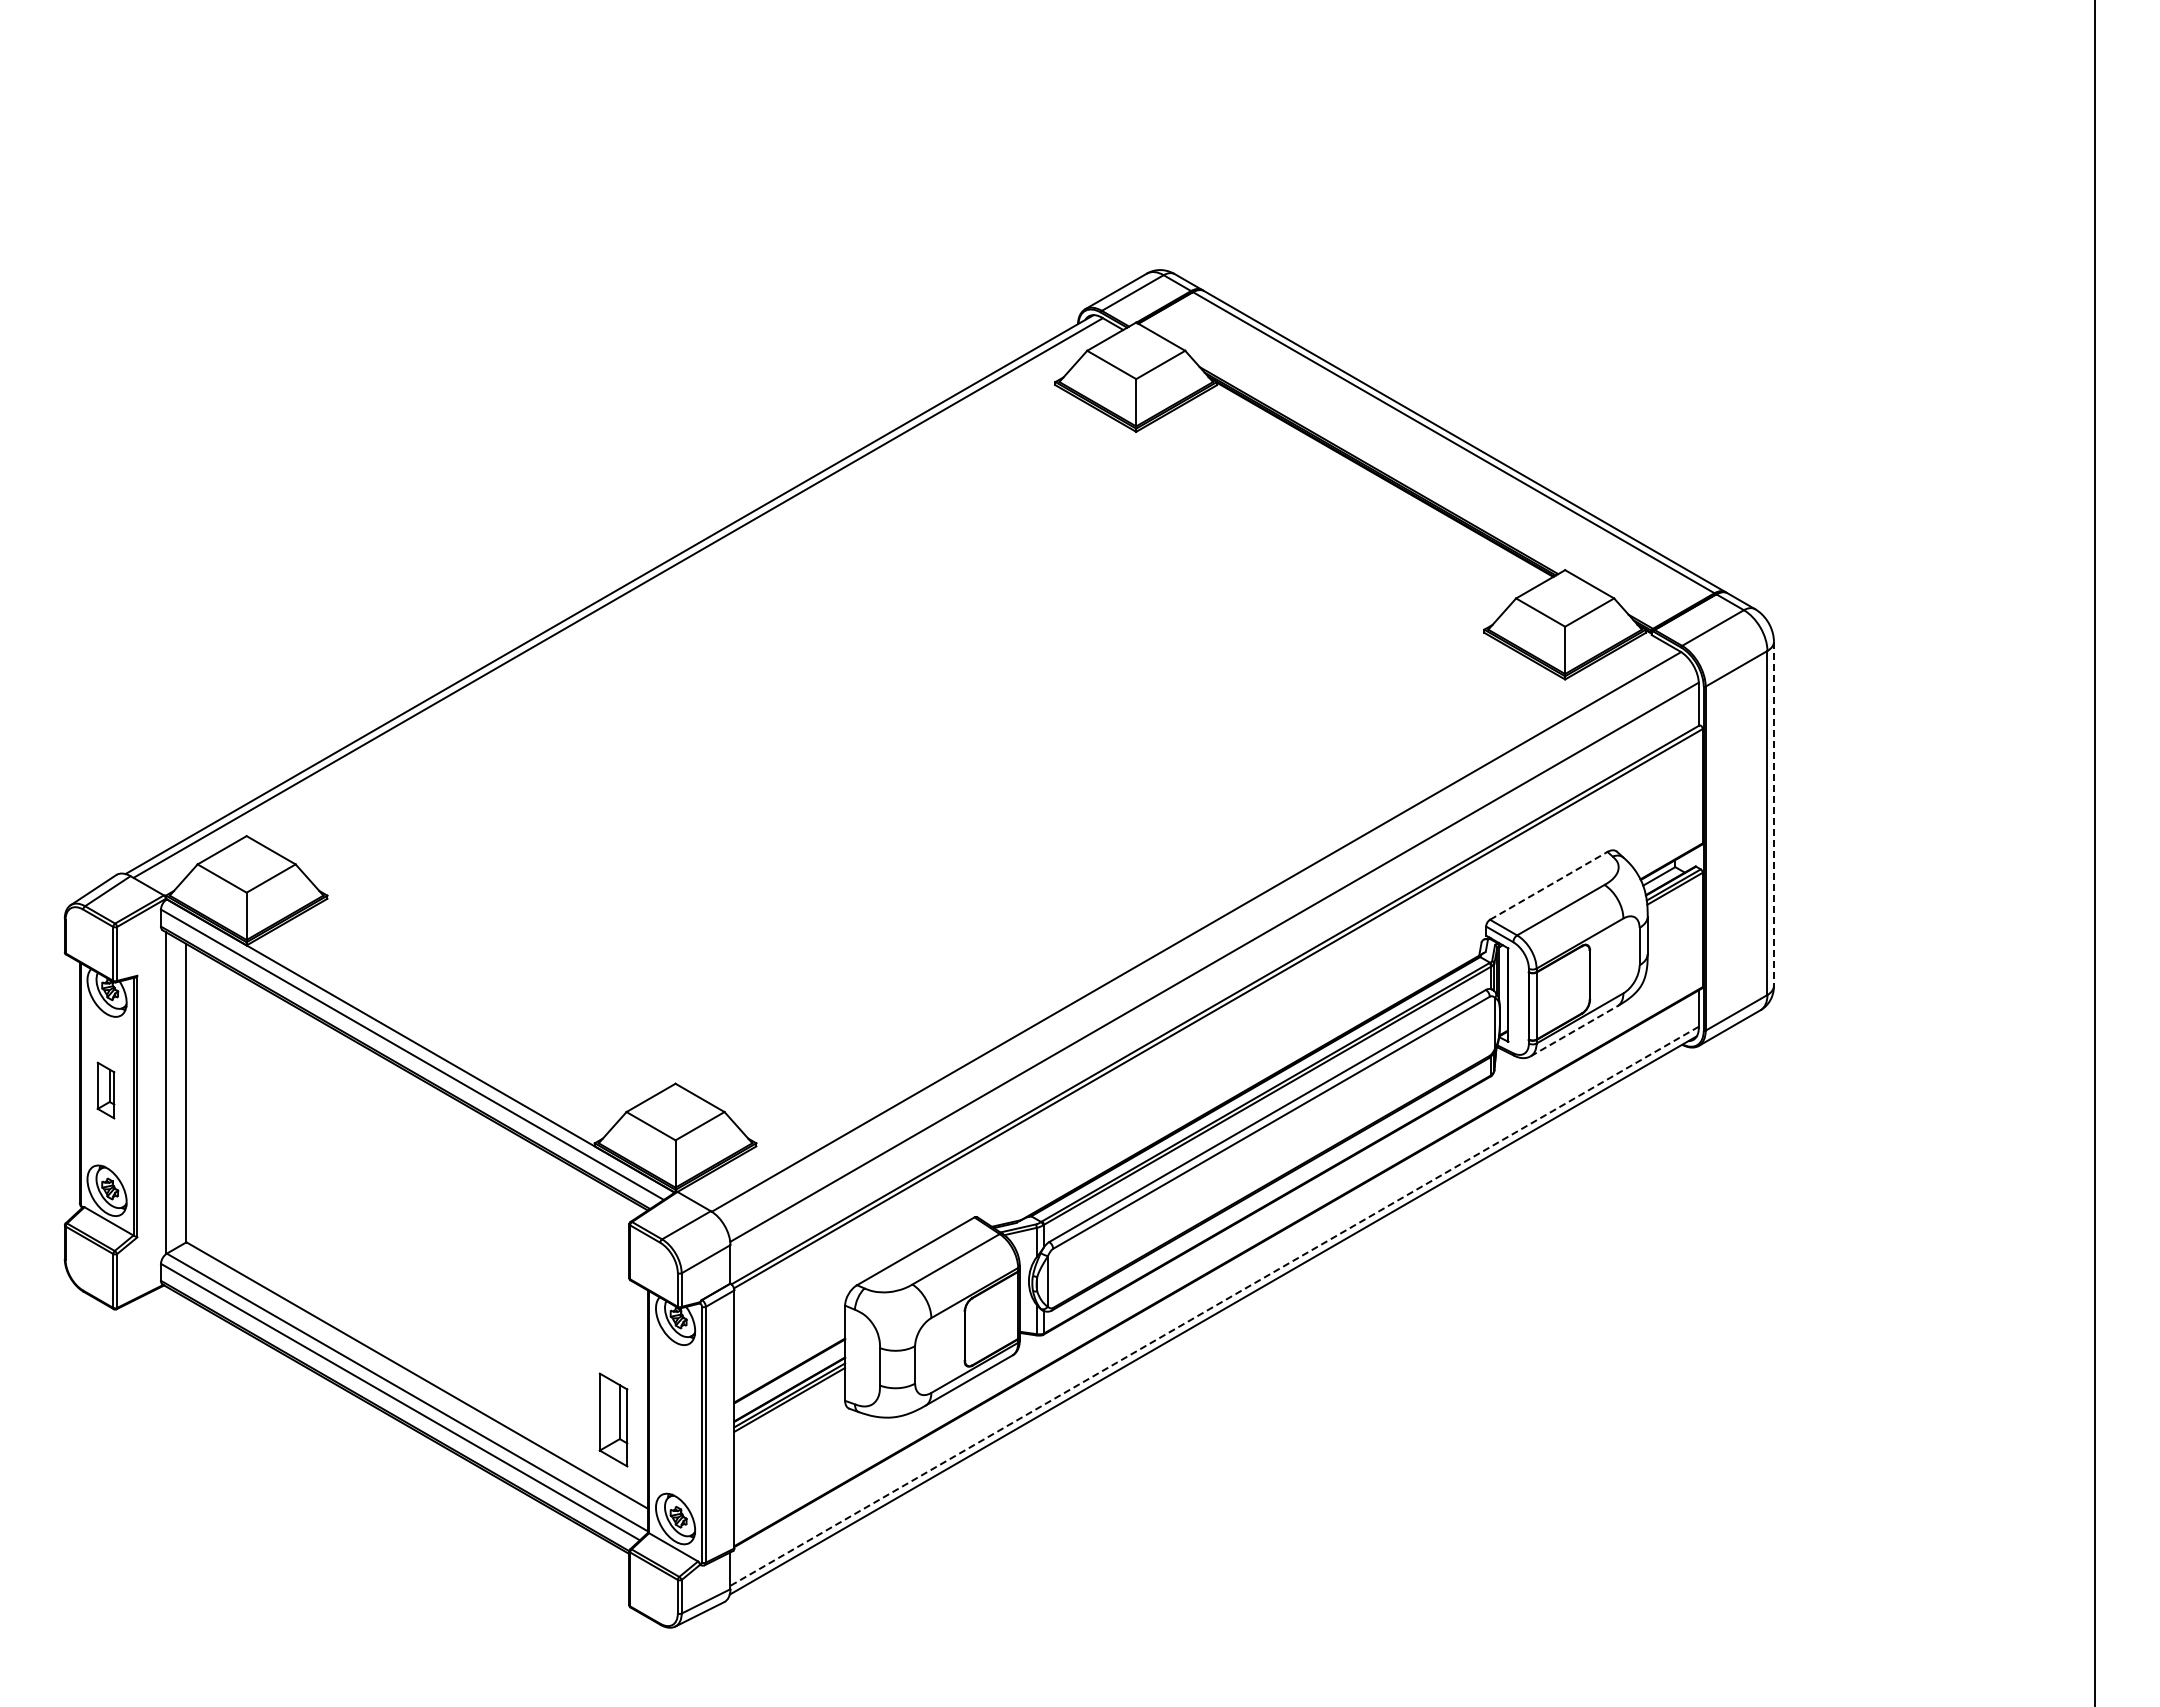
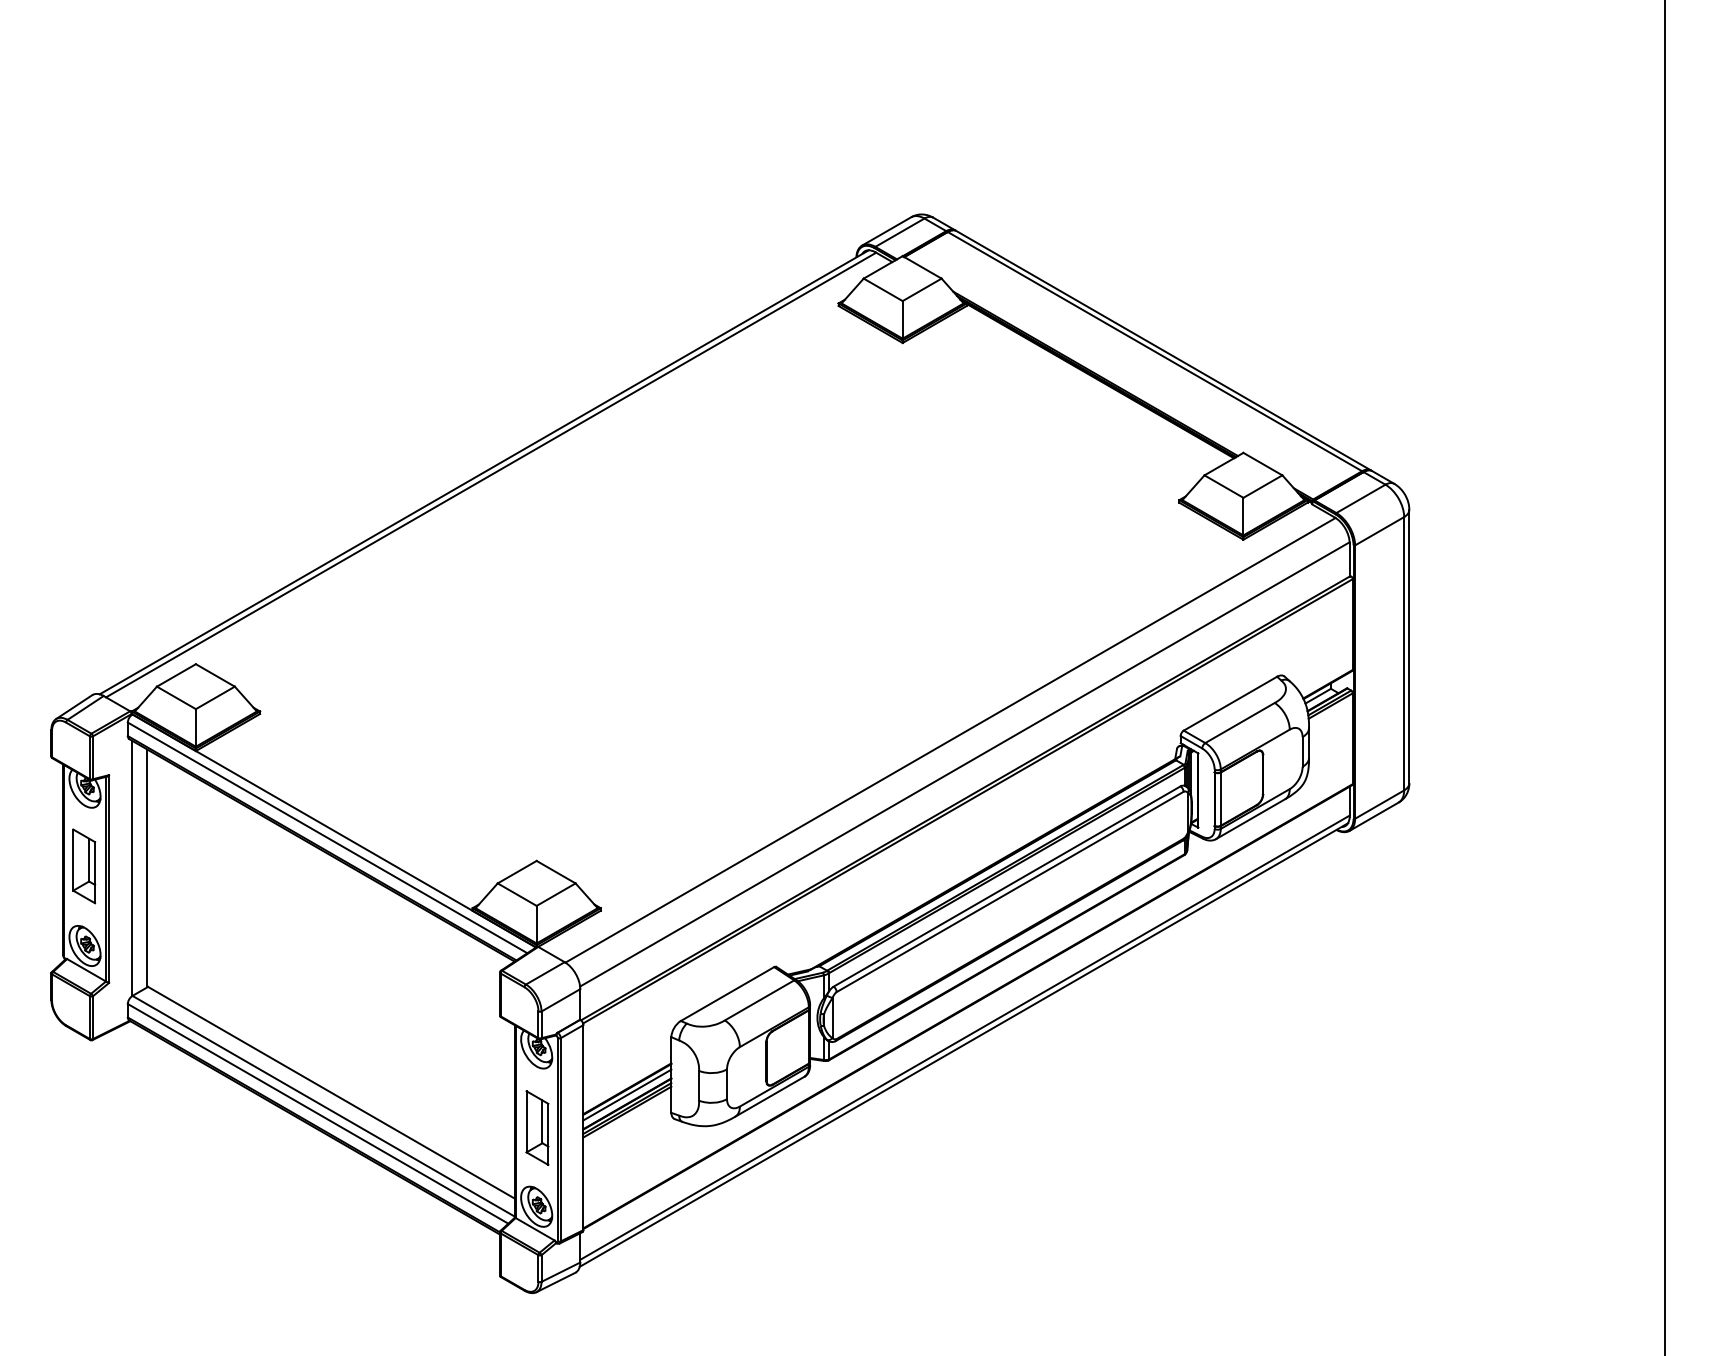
line: (1773, 814) -> (1408, 647), dashed -> solid
line: (1548, 885) -> (1230, 703), dashed -> solid
line: (1574, 1030) -> (1250, 818), dashed -> solid
part: (105, 1090) -> (83, 866), size x1.67
line: (1214, 1306) -> (964, 1037), dashed -> solid
line: (789, 1378) -> (627, 1095), added
part: (613, 1419) -> (537, 1127), moved

